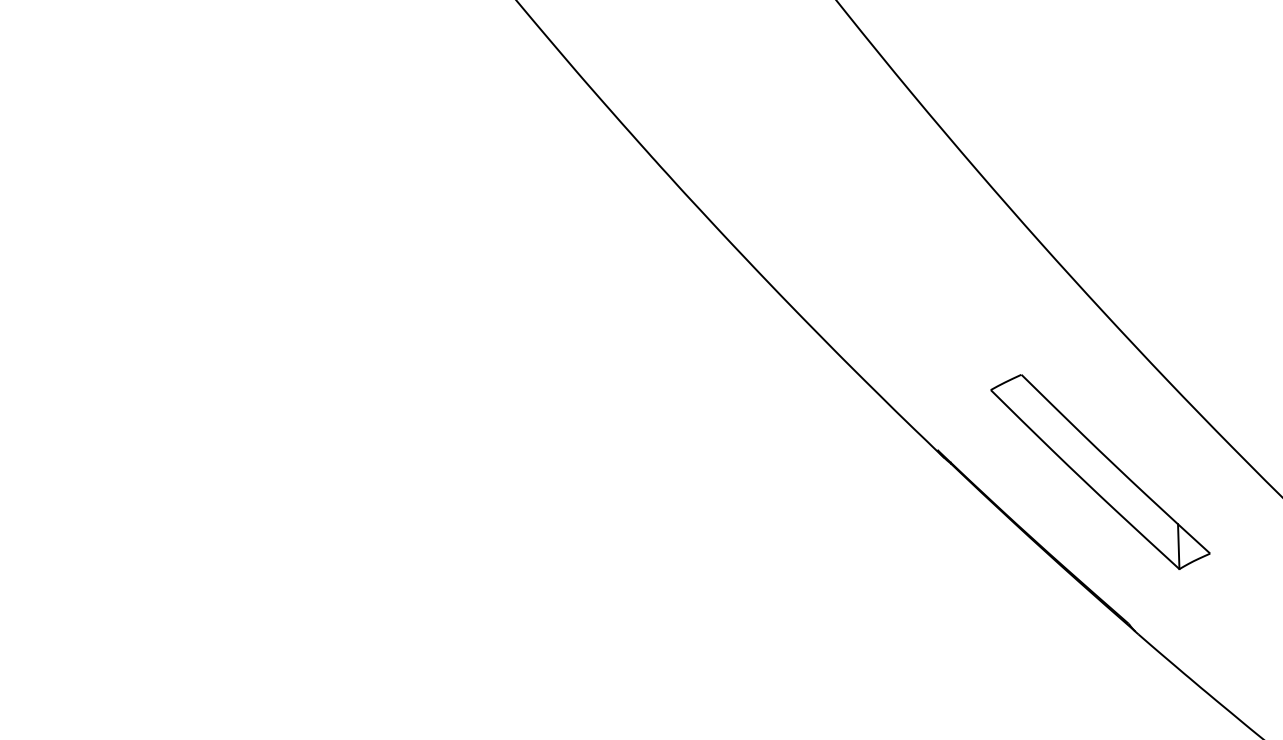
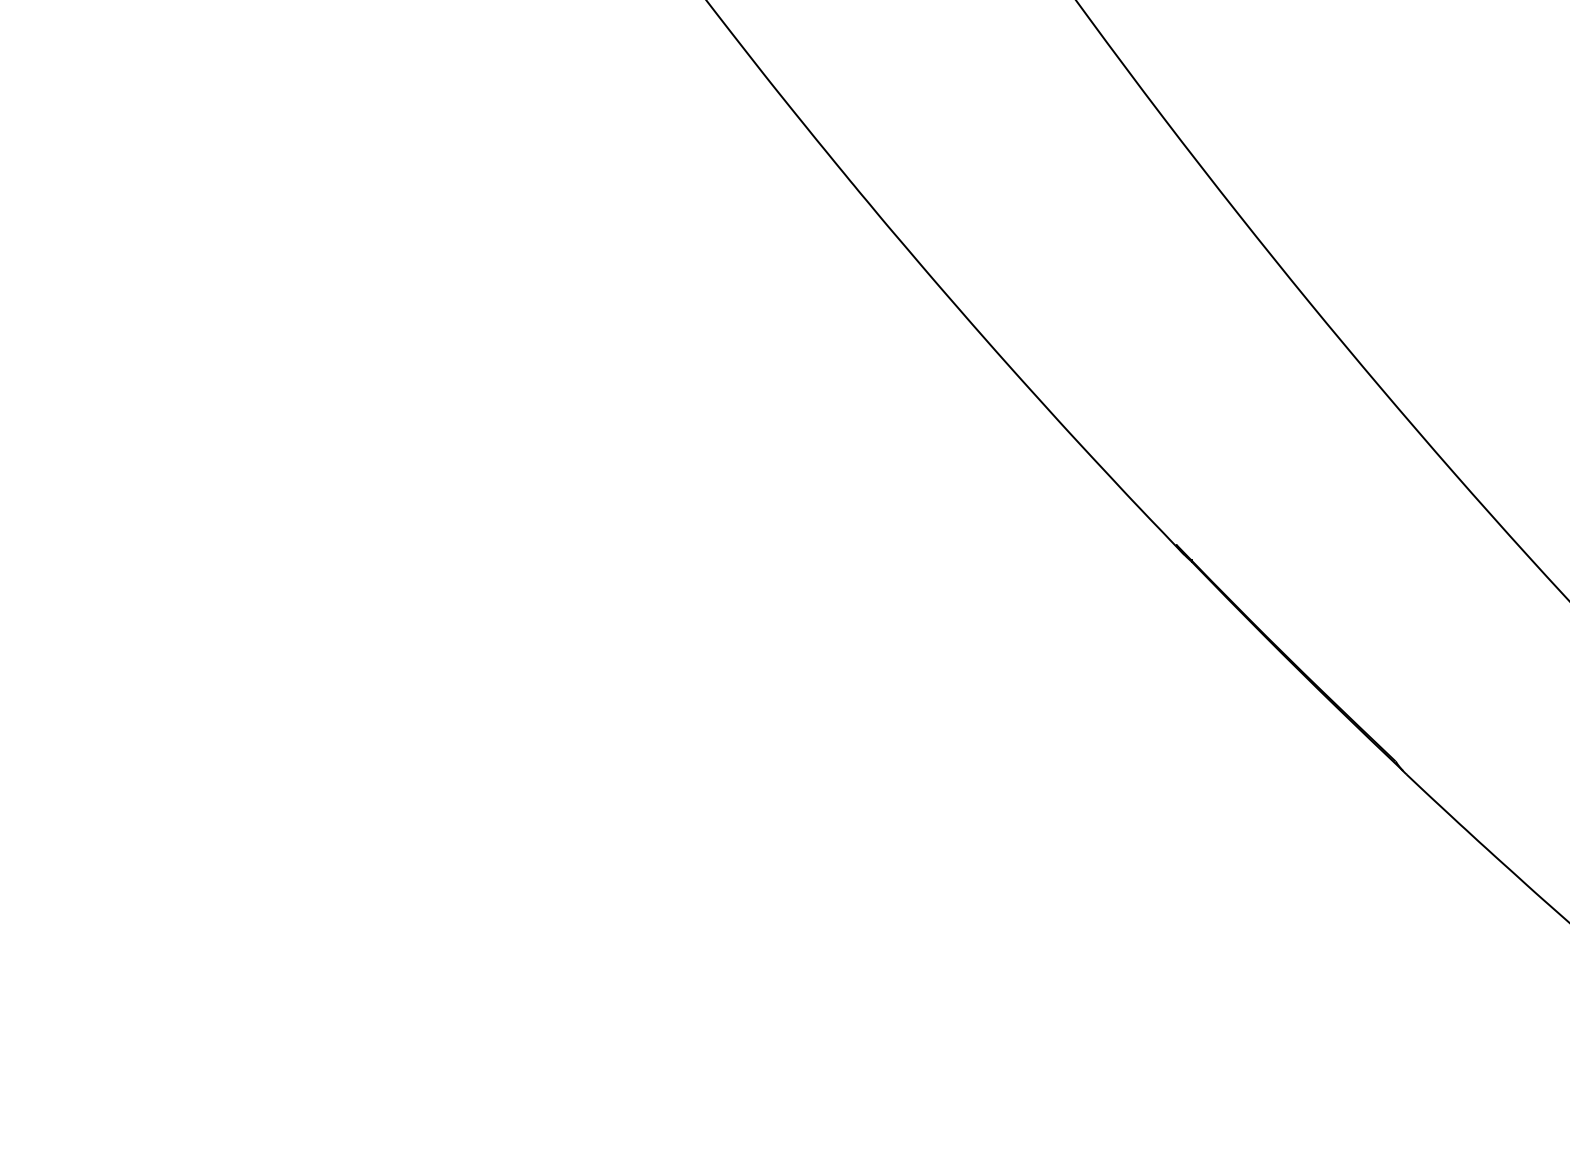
part: (1100, 471) -> (1369, 578), removed

